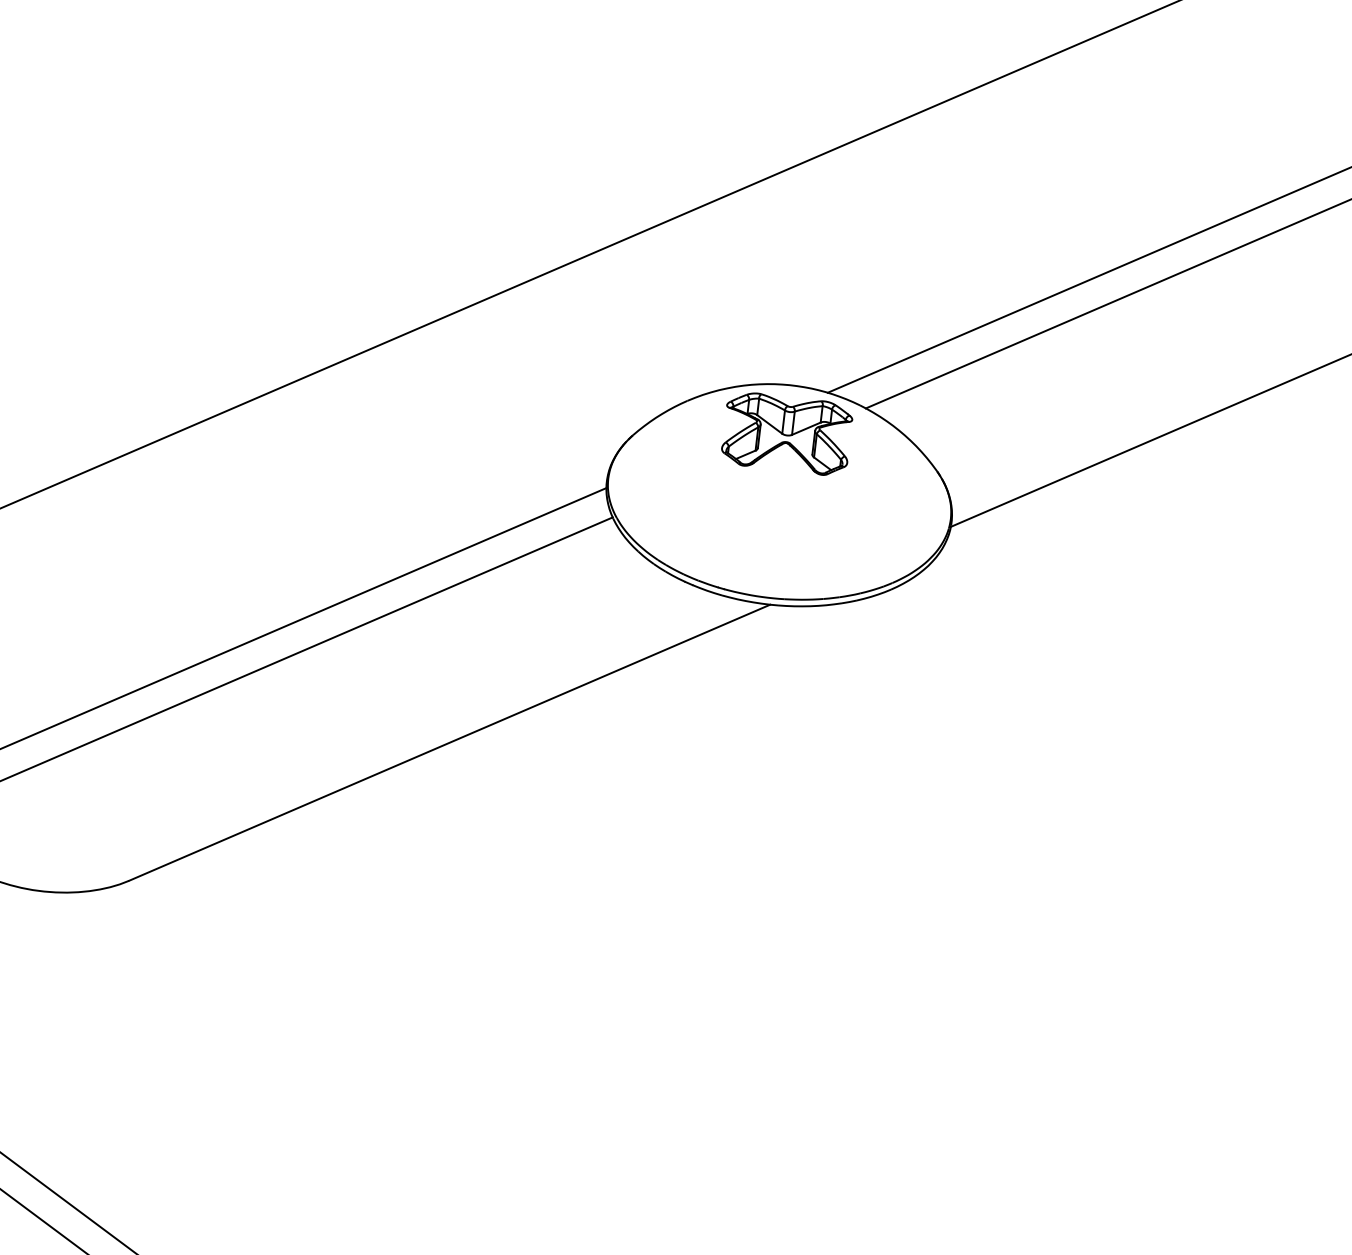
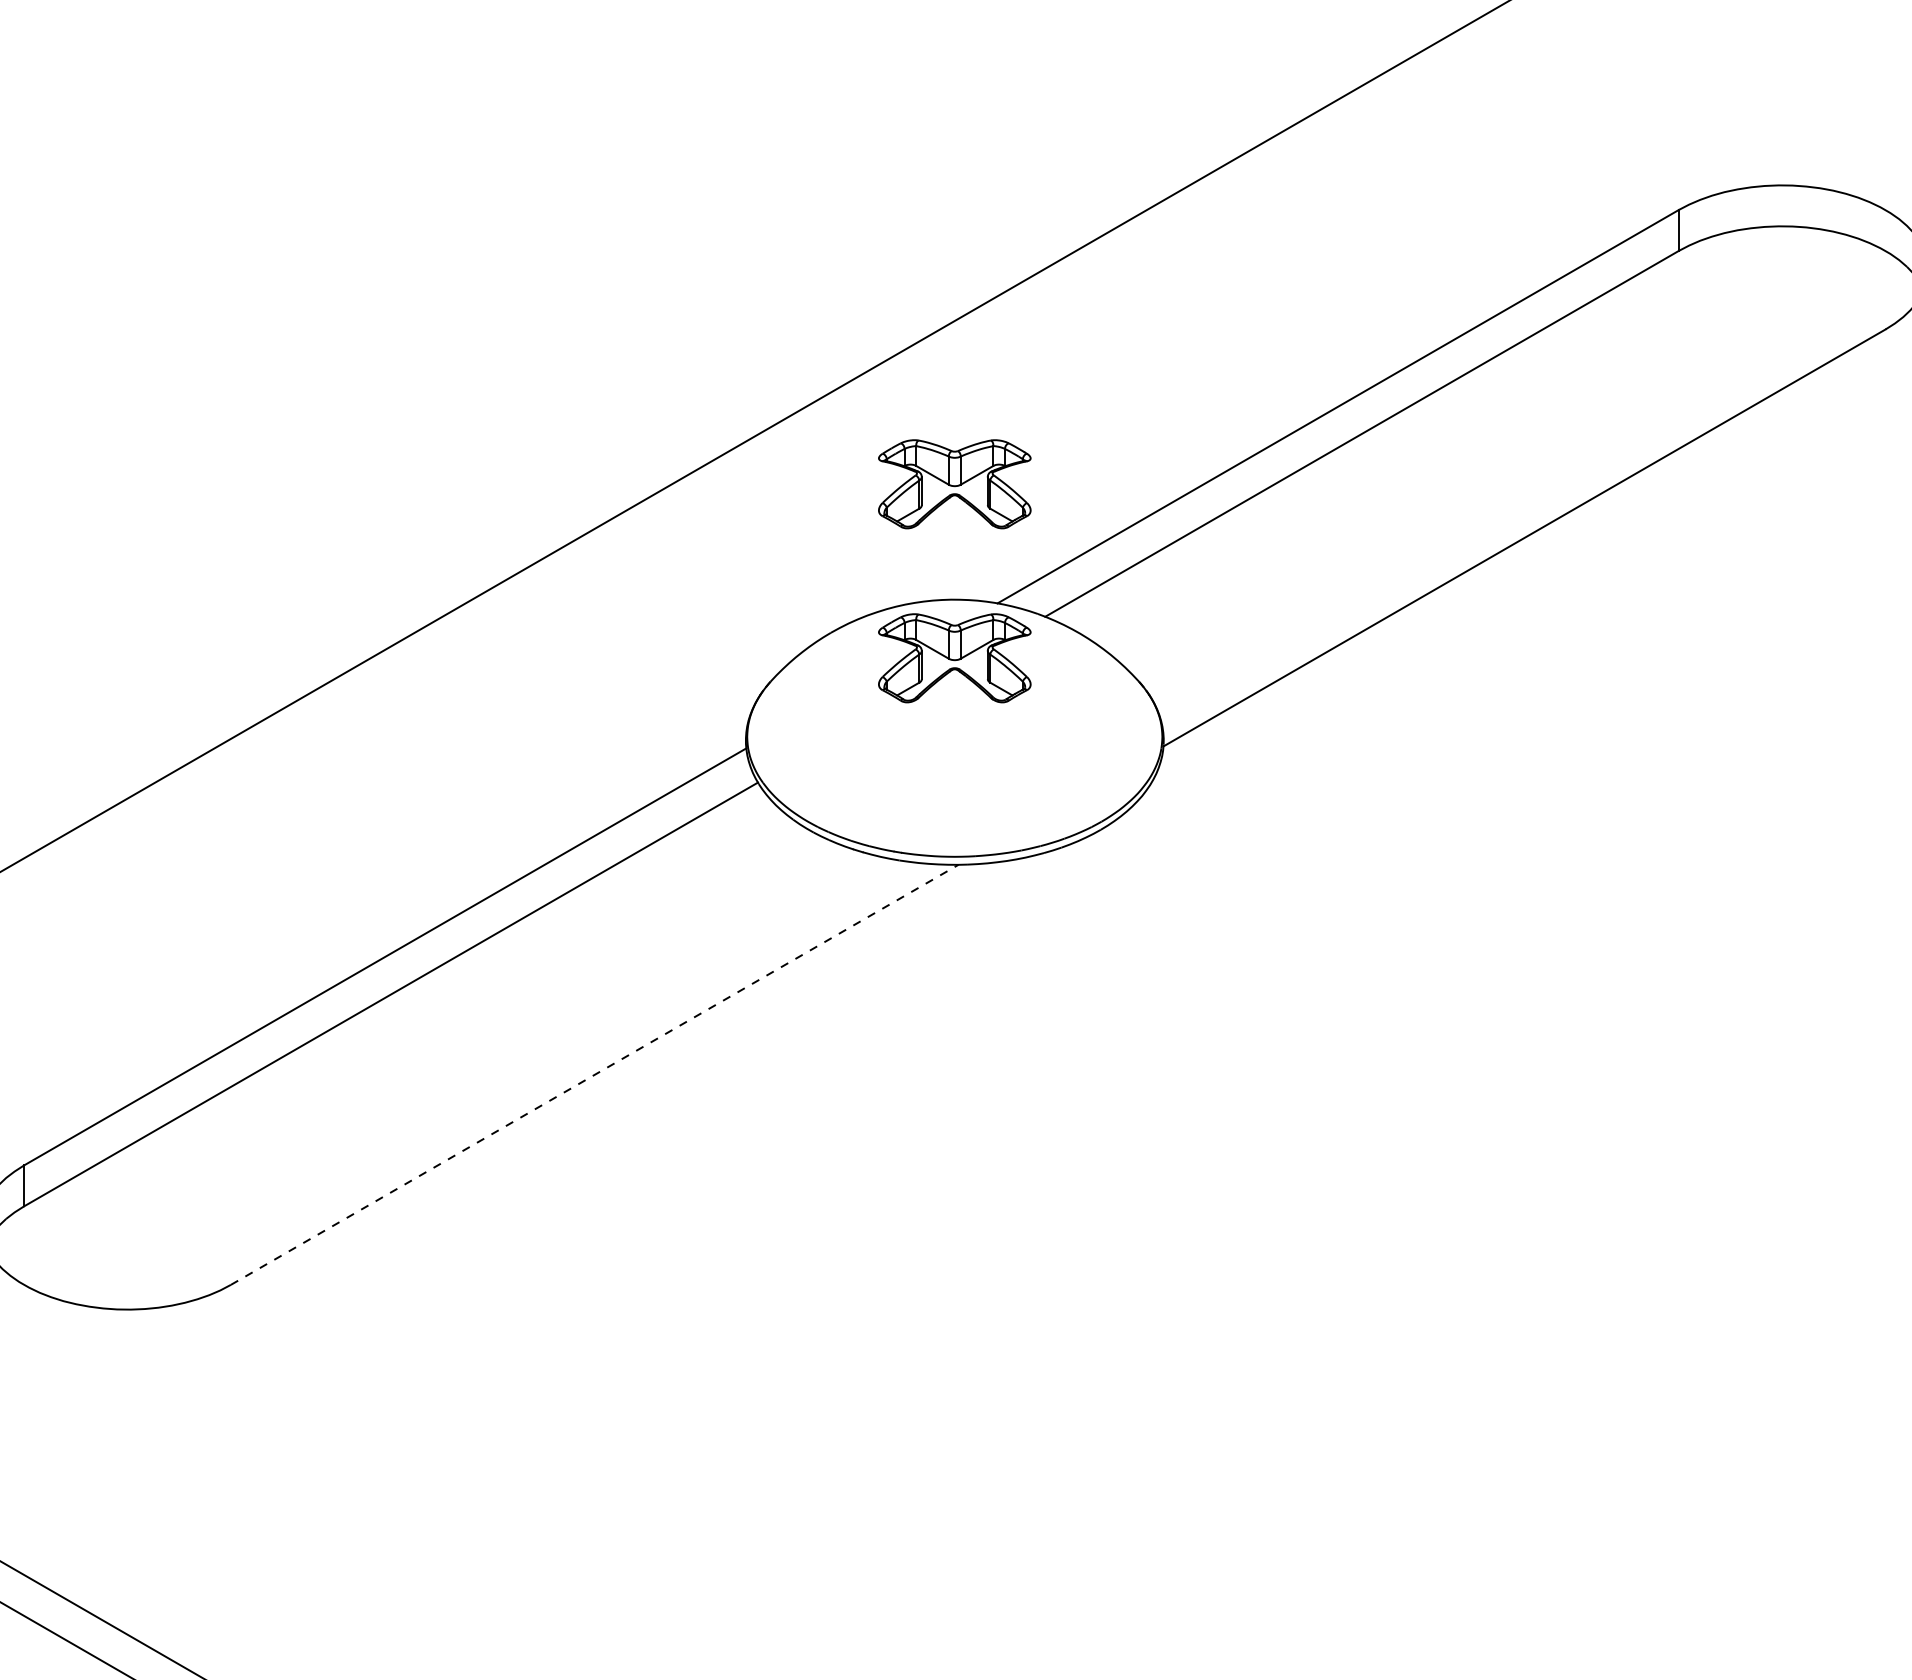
part: (803, 290) -> (954, 484), added
line: (450, 742) -> (595, 1074), solid -> dashed

